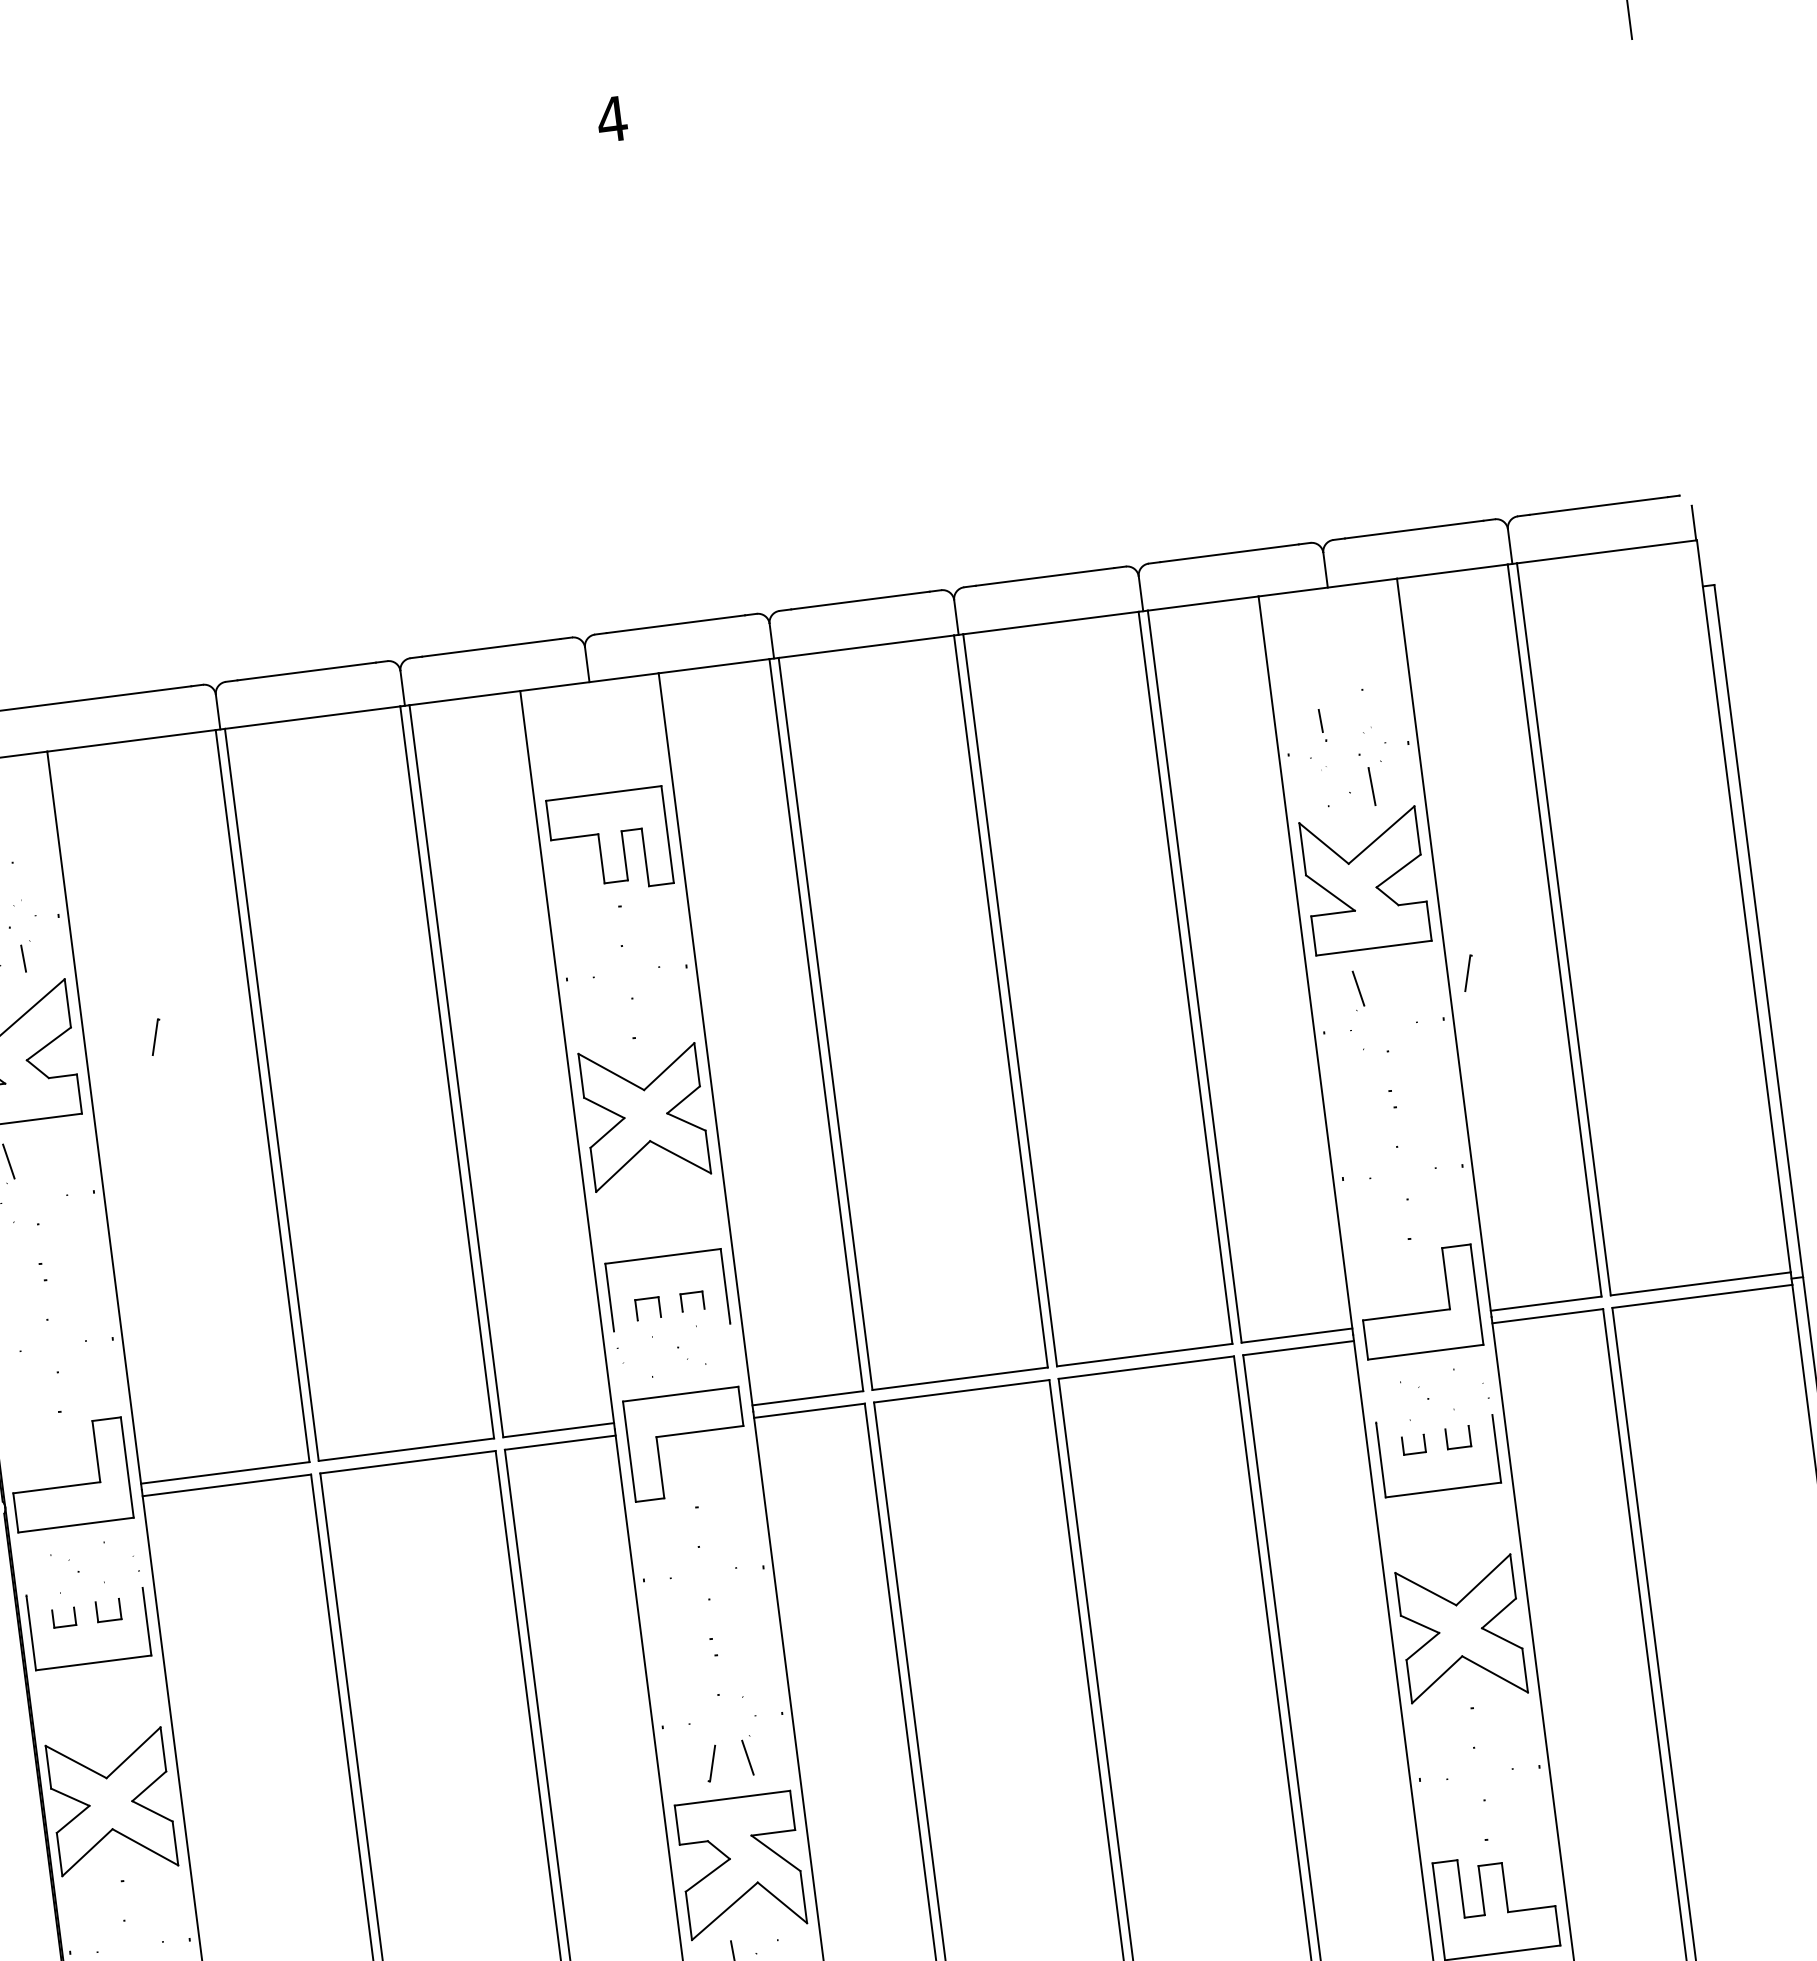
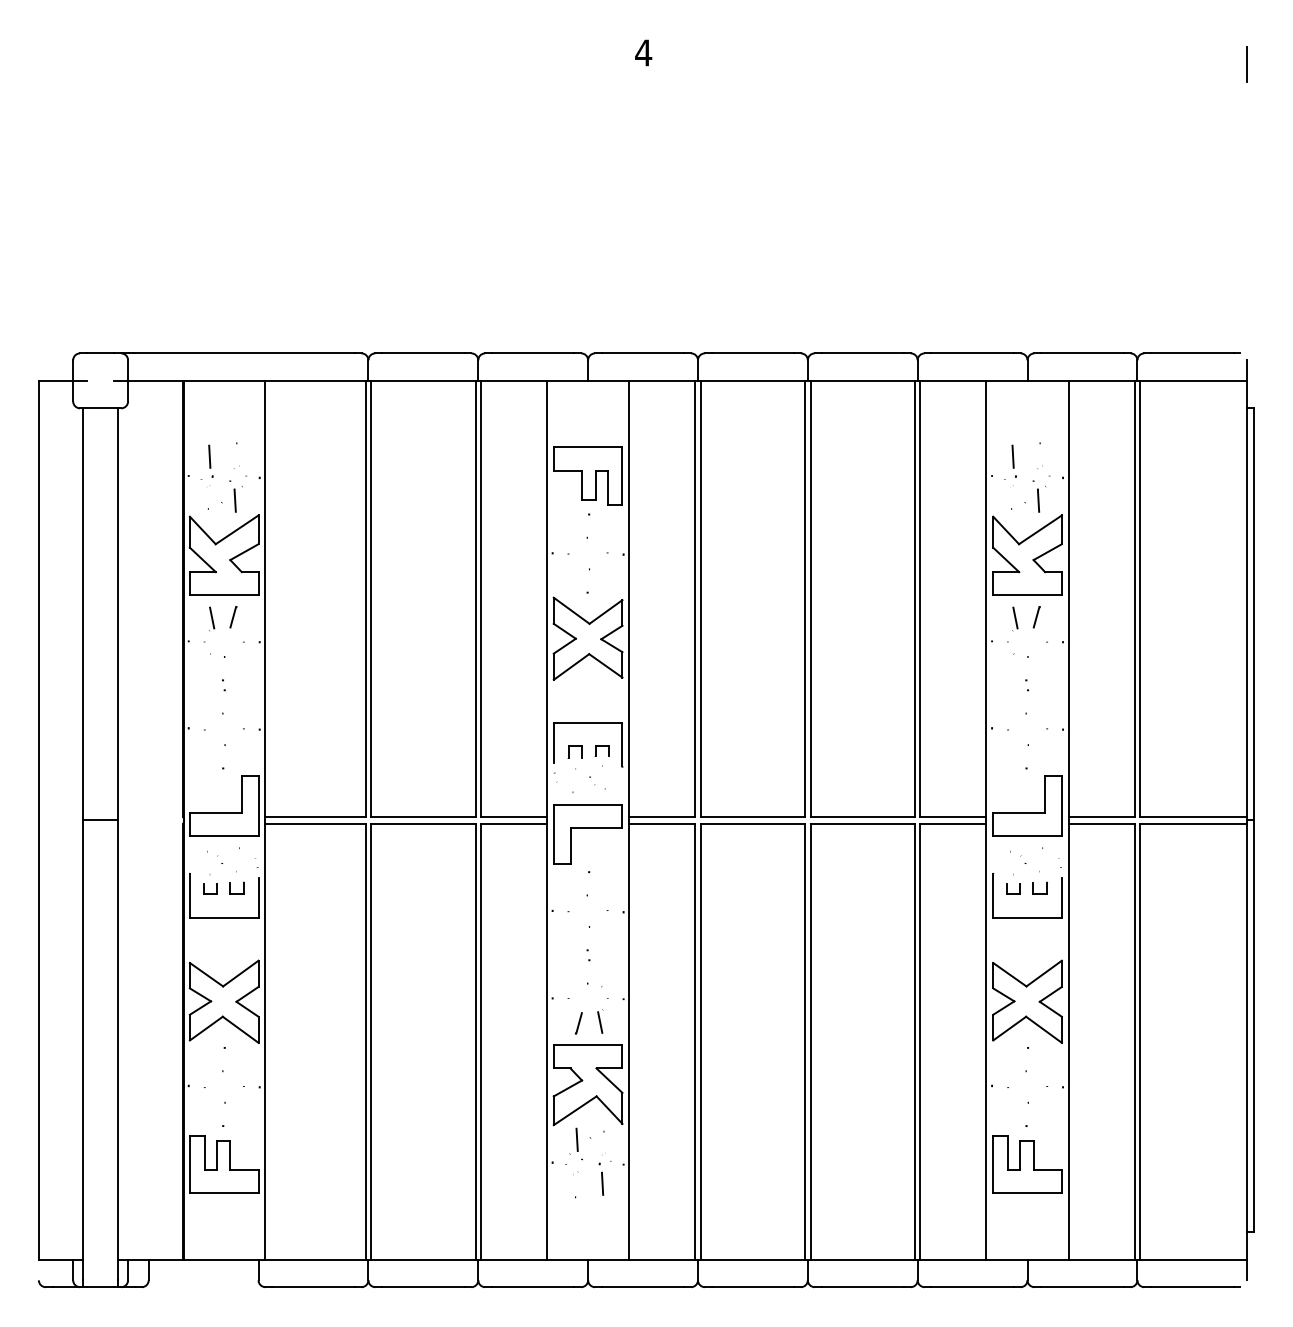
part: (1321, 724) -> (1013, 460), size x1.67
part: (25, 956) -> (237, 499), size x1.43
line: (1467, 973) -> (1036, 617), moved
line: (155, 1037) -> (233, 617), moved

